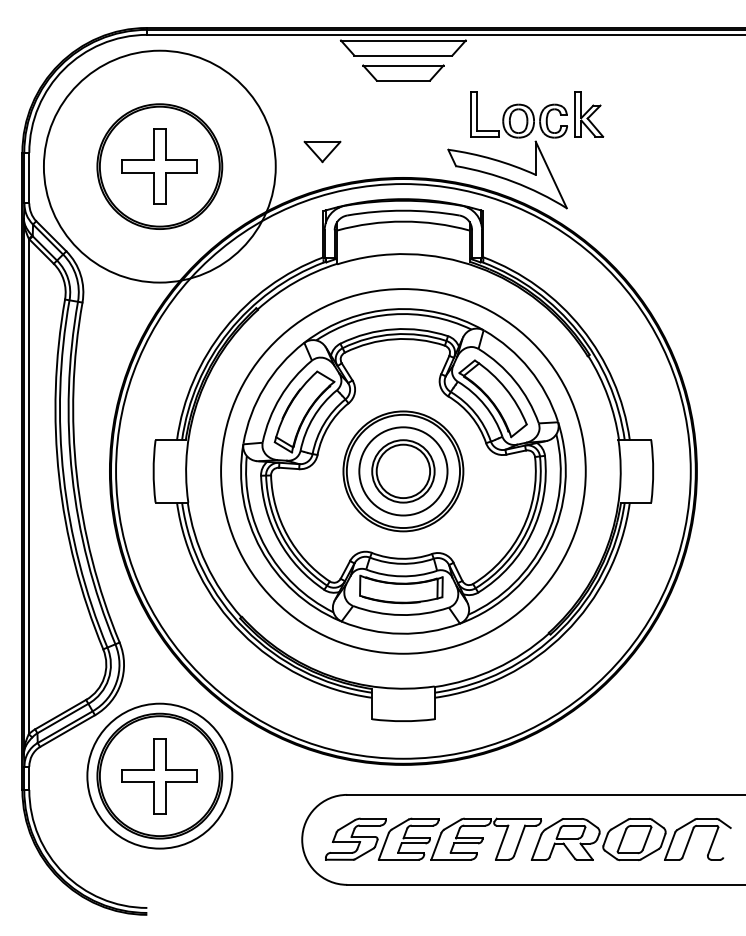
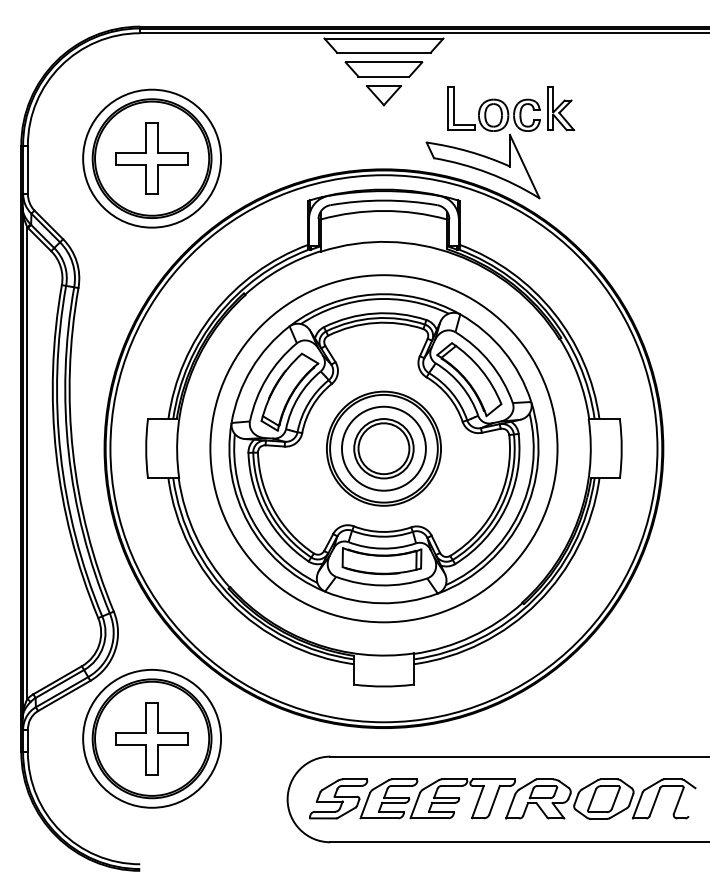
part: (322, 151) -> (383, 95), moved
circle: (160, 166) -> (152, 158), size x0.62

